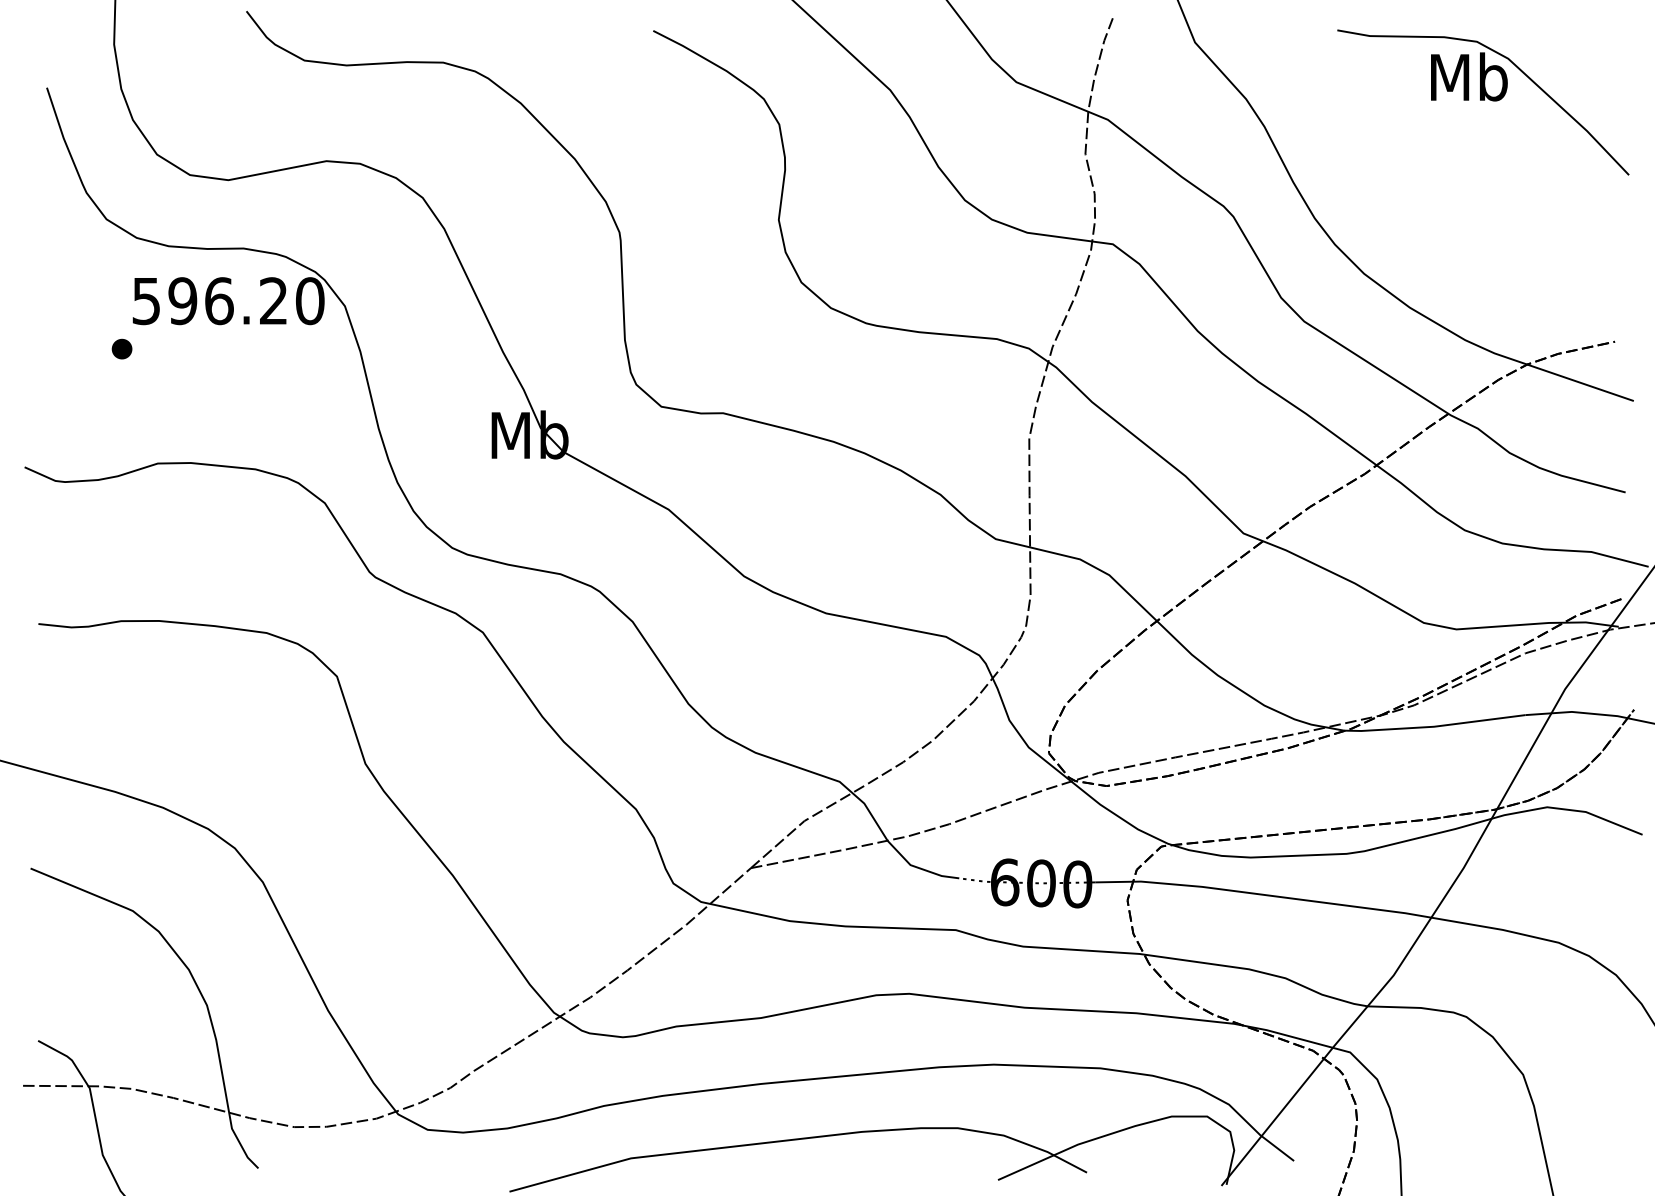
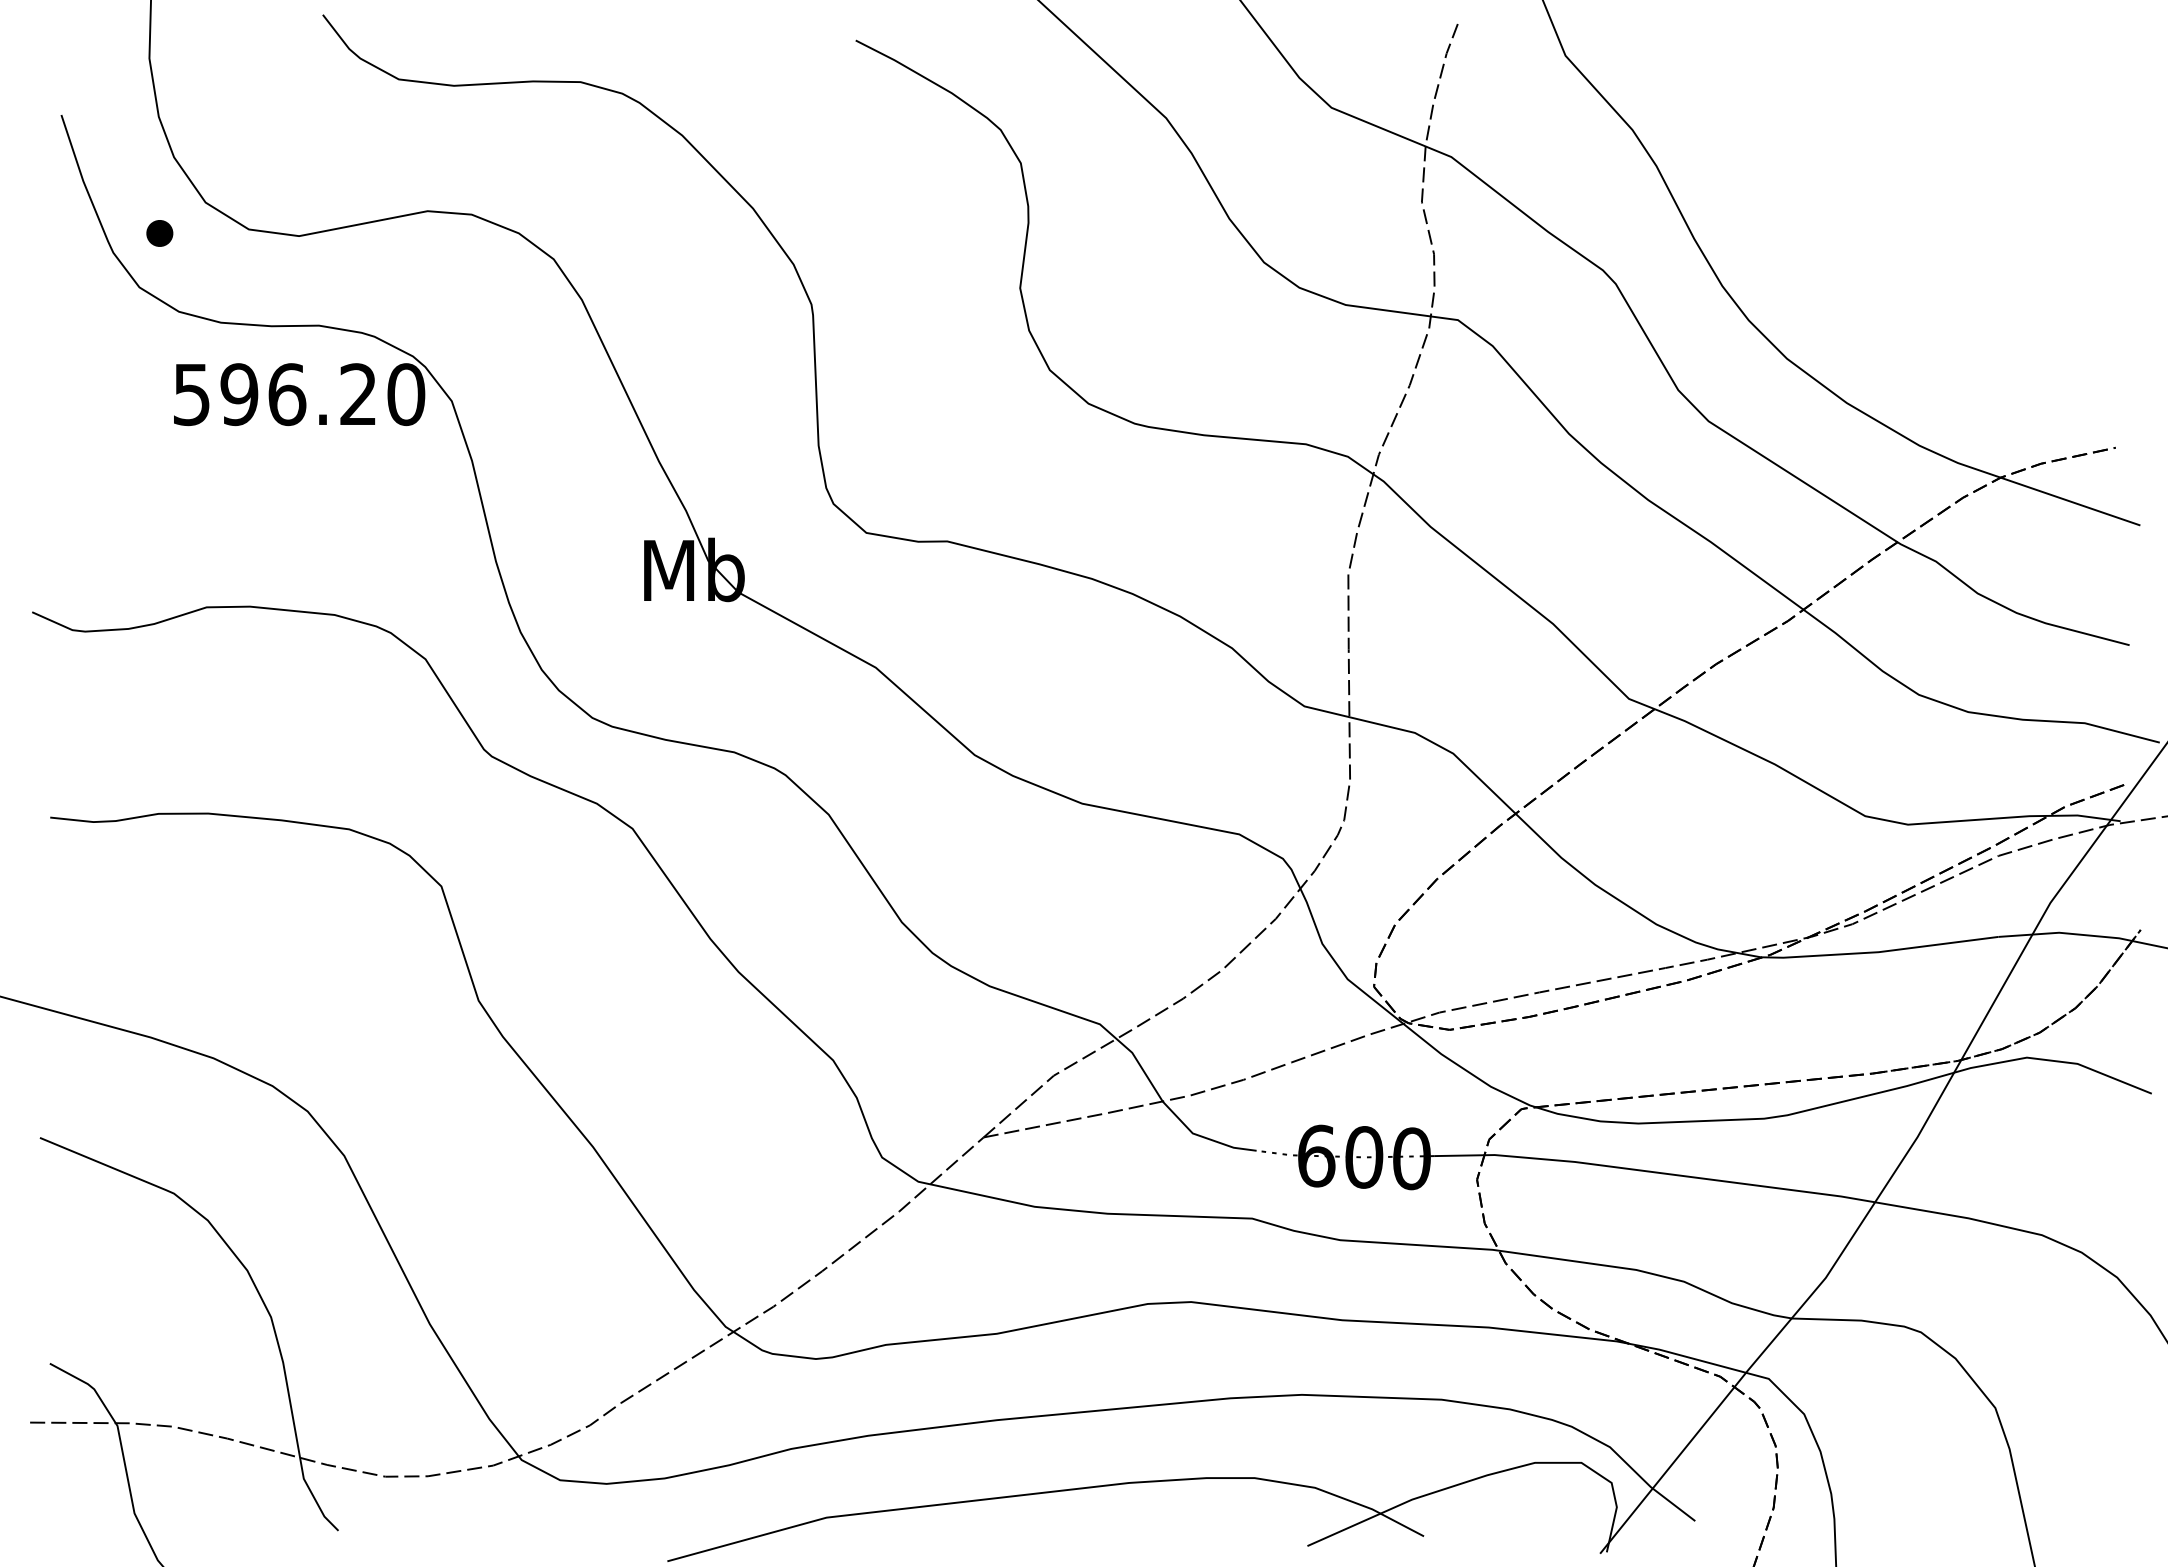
part: (1482, 102) -> (1942, 134), removed
part: (121, 349) -> (159, 233), moved

